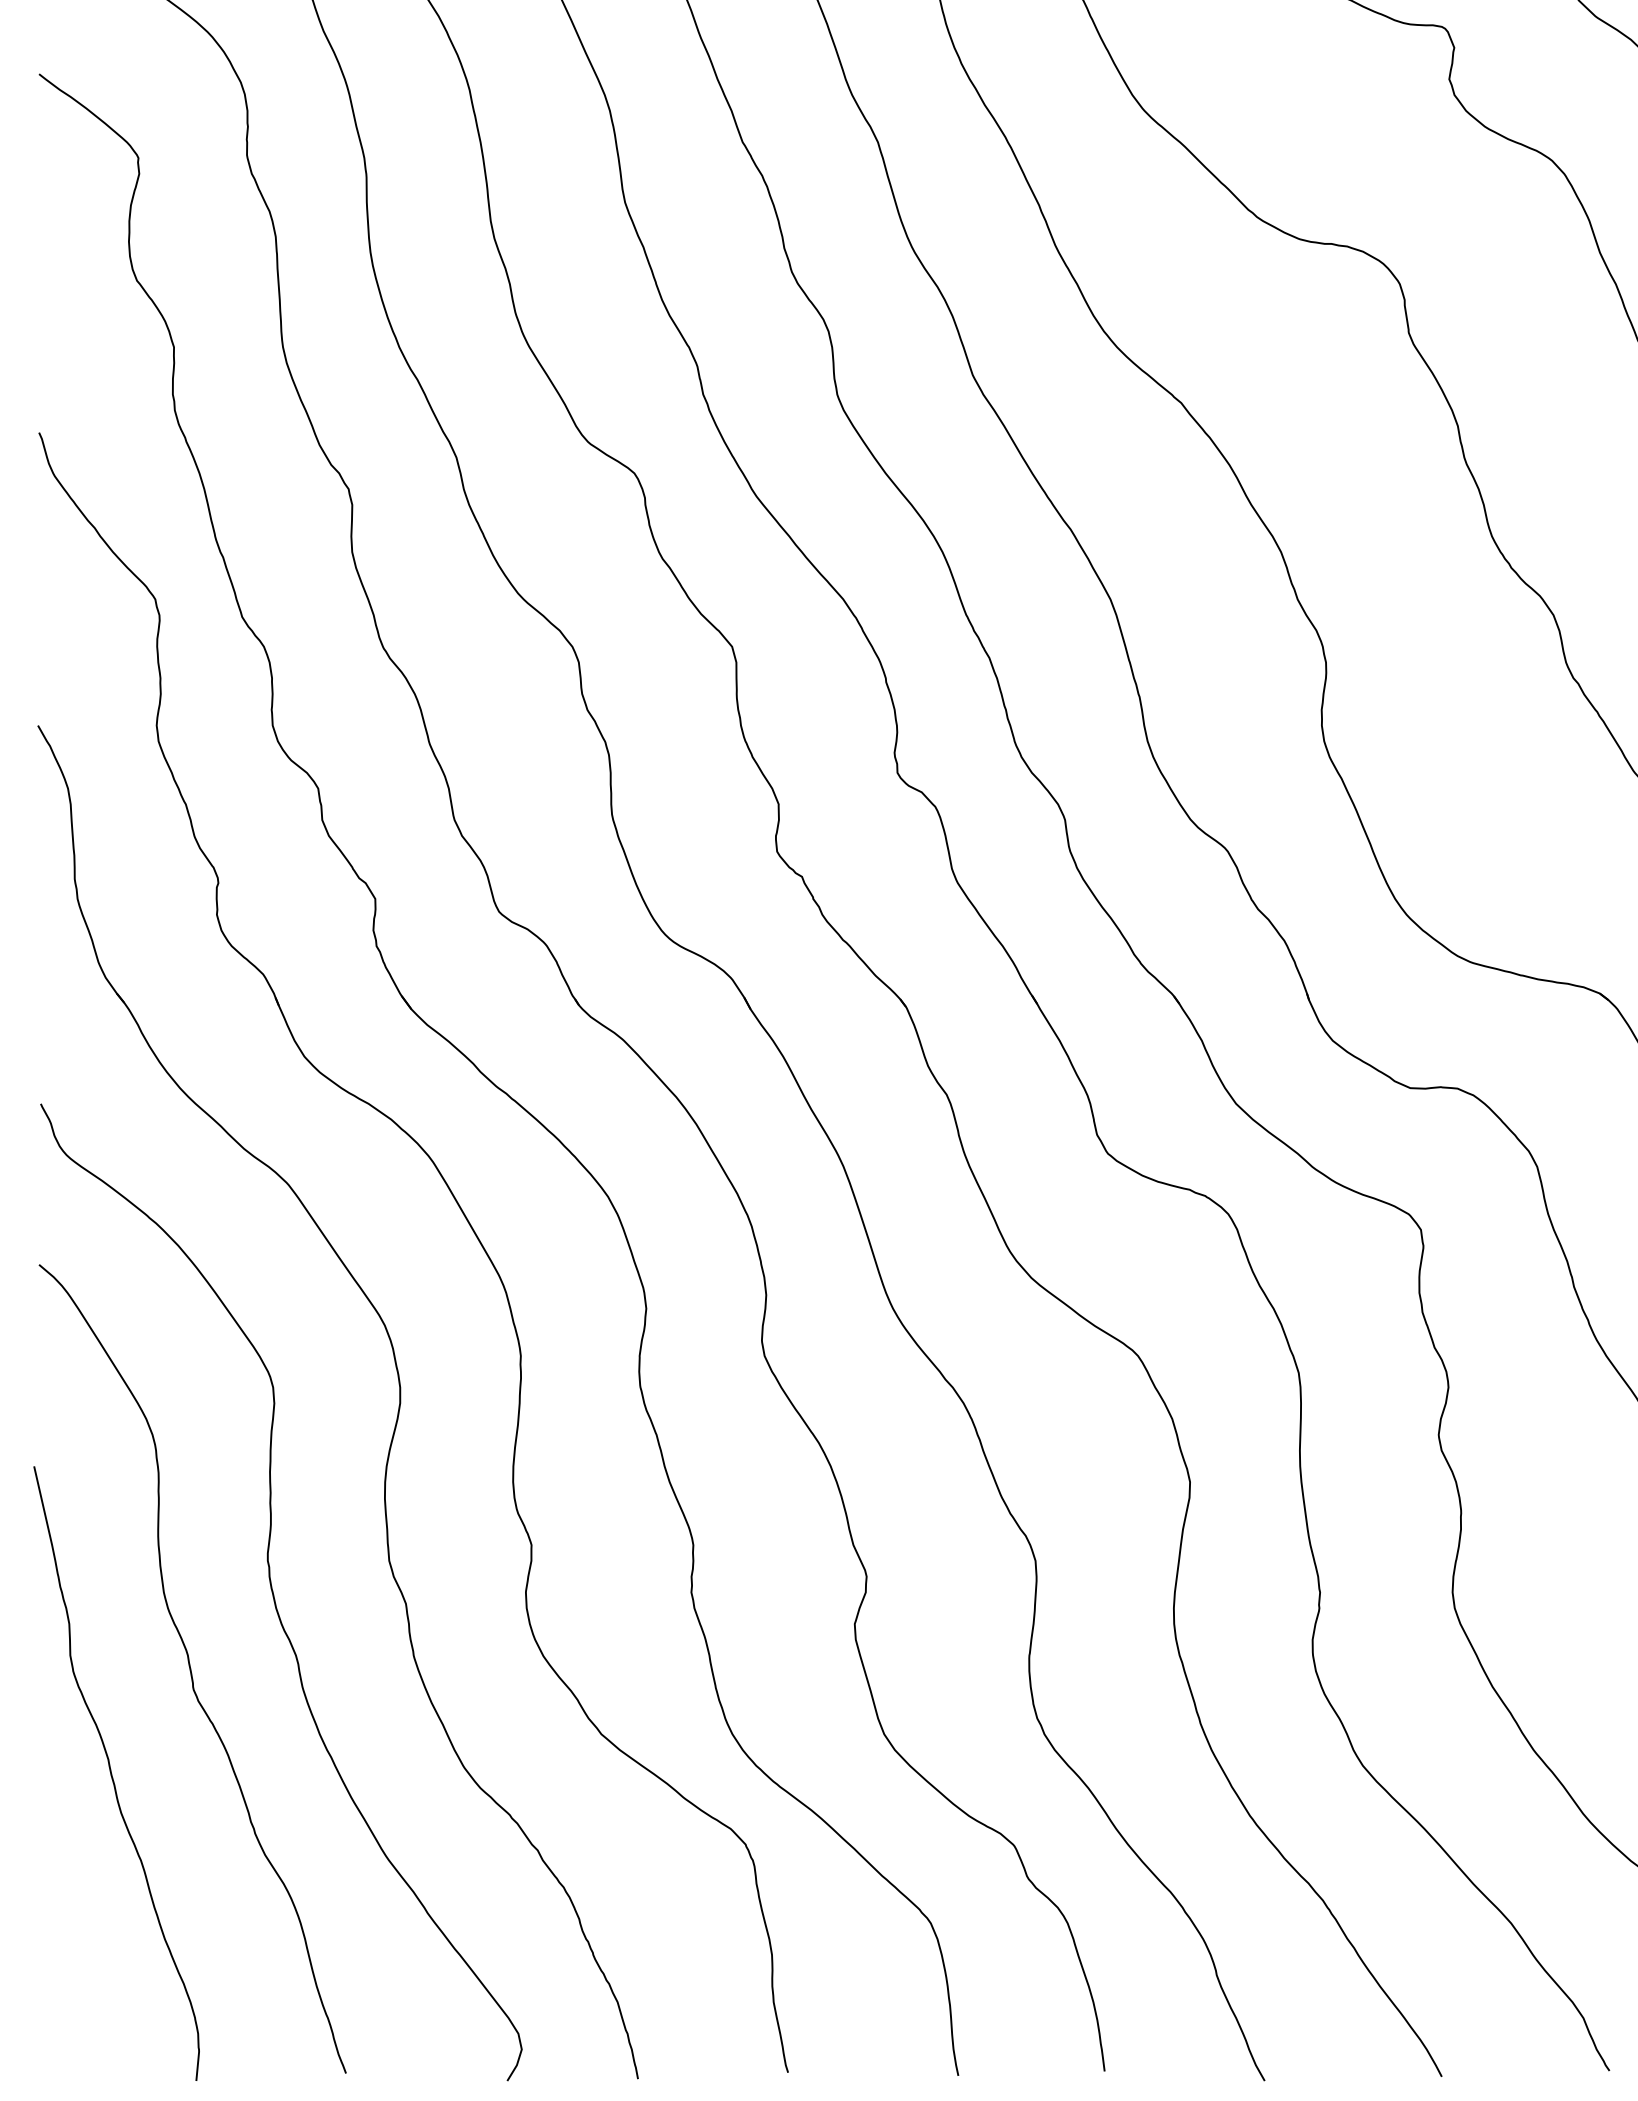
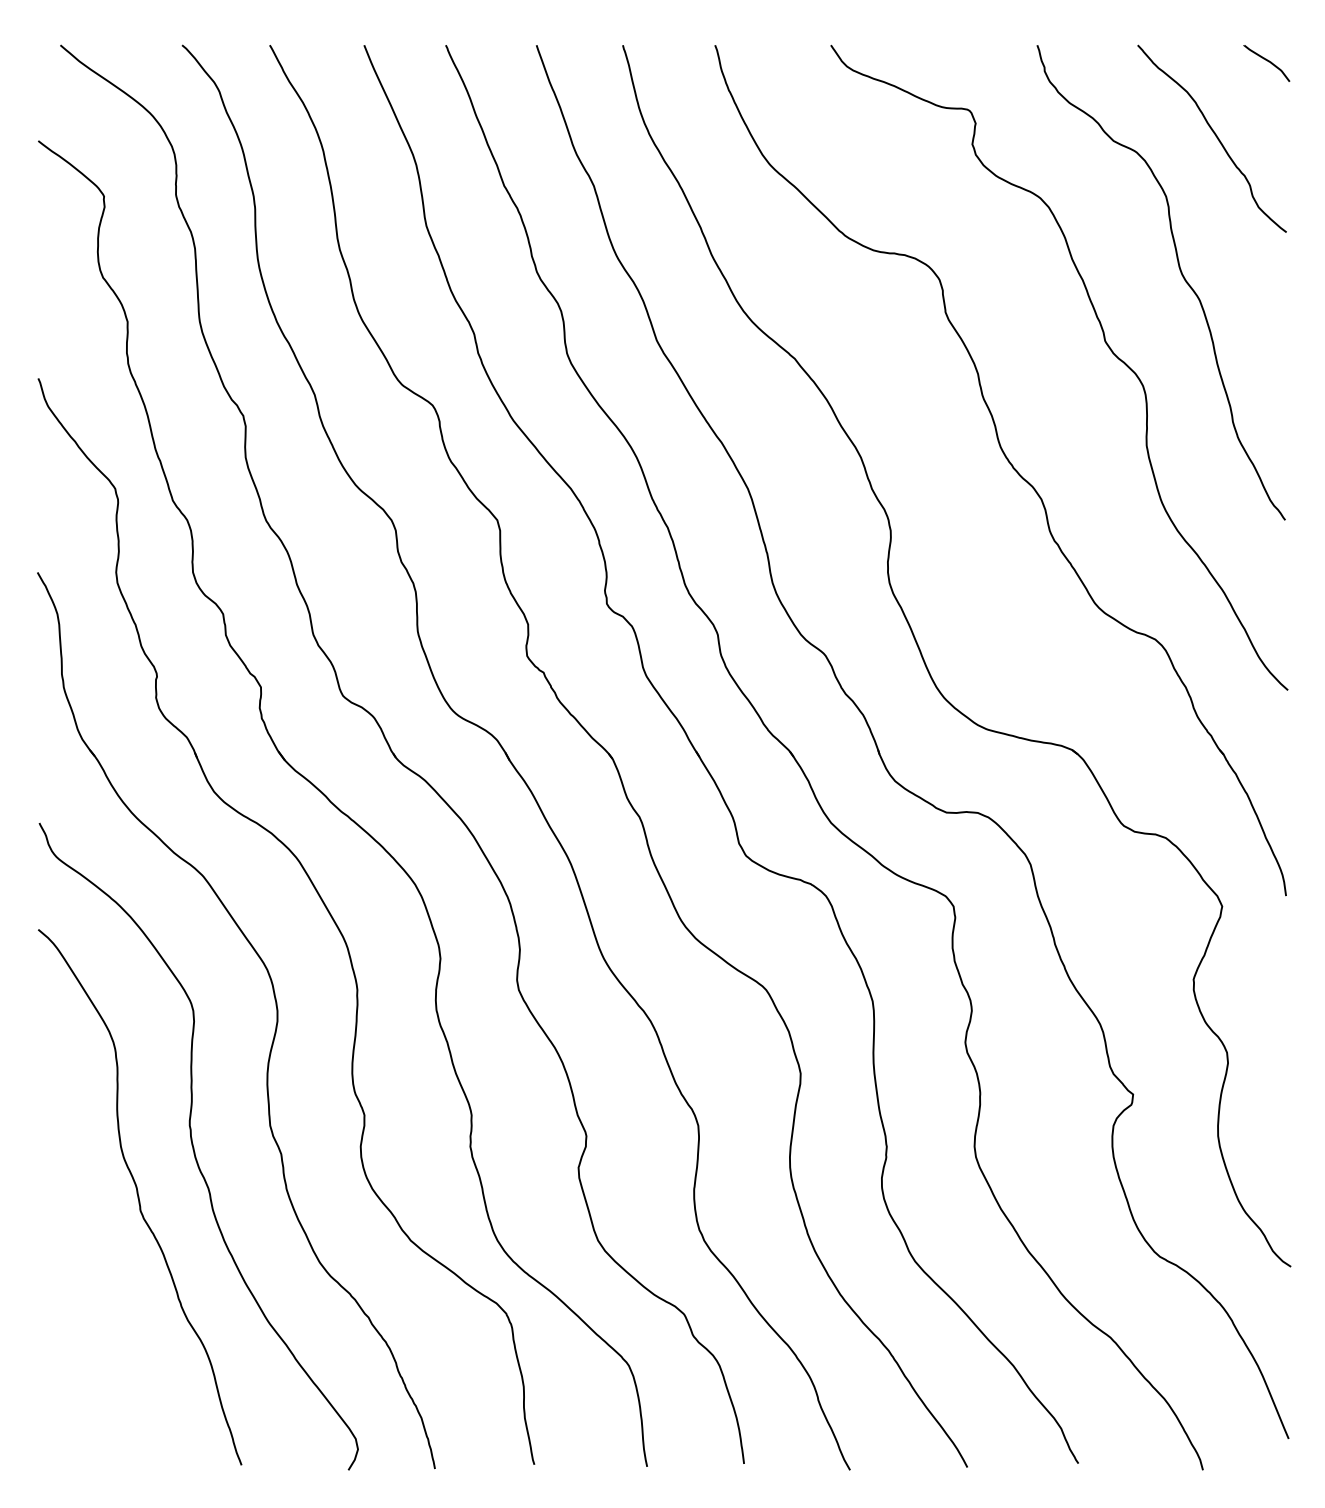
curve: (113, 1774) -> (87, 1267), removed

